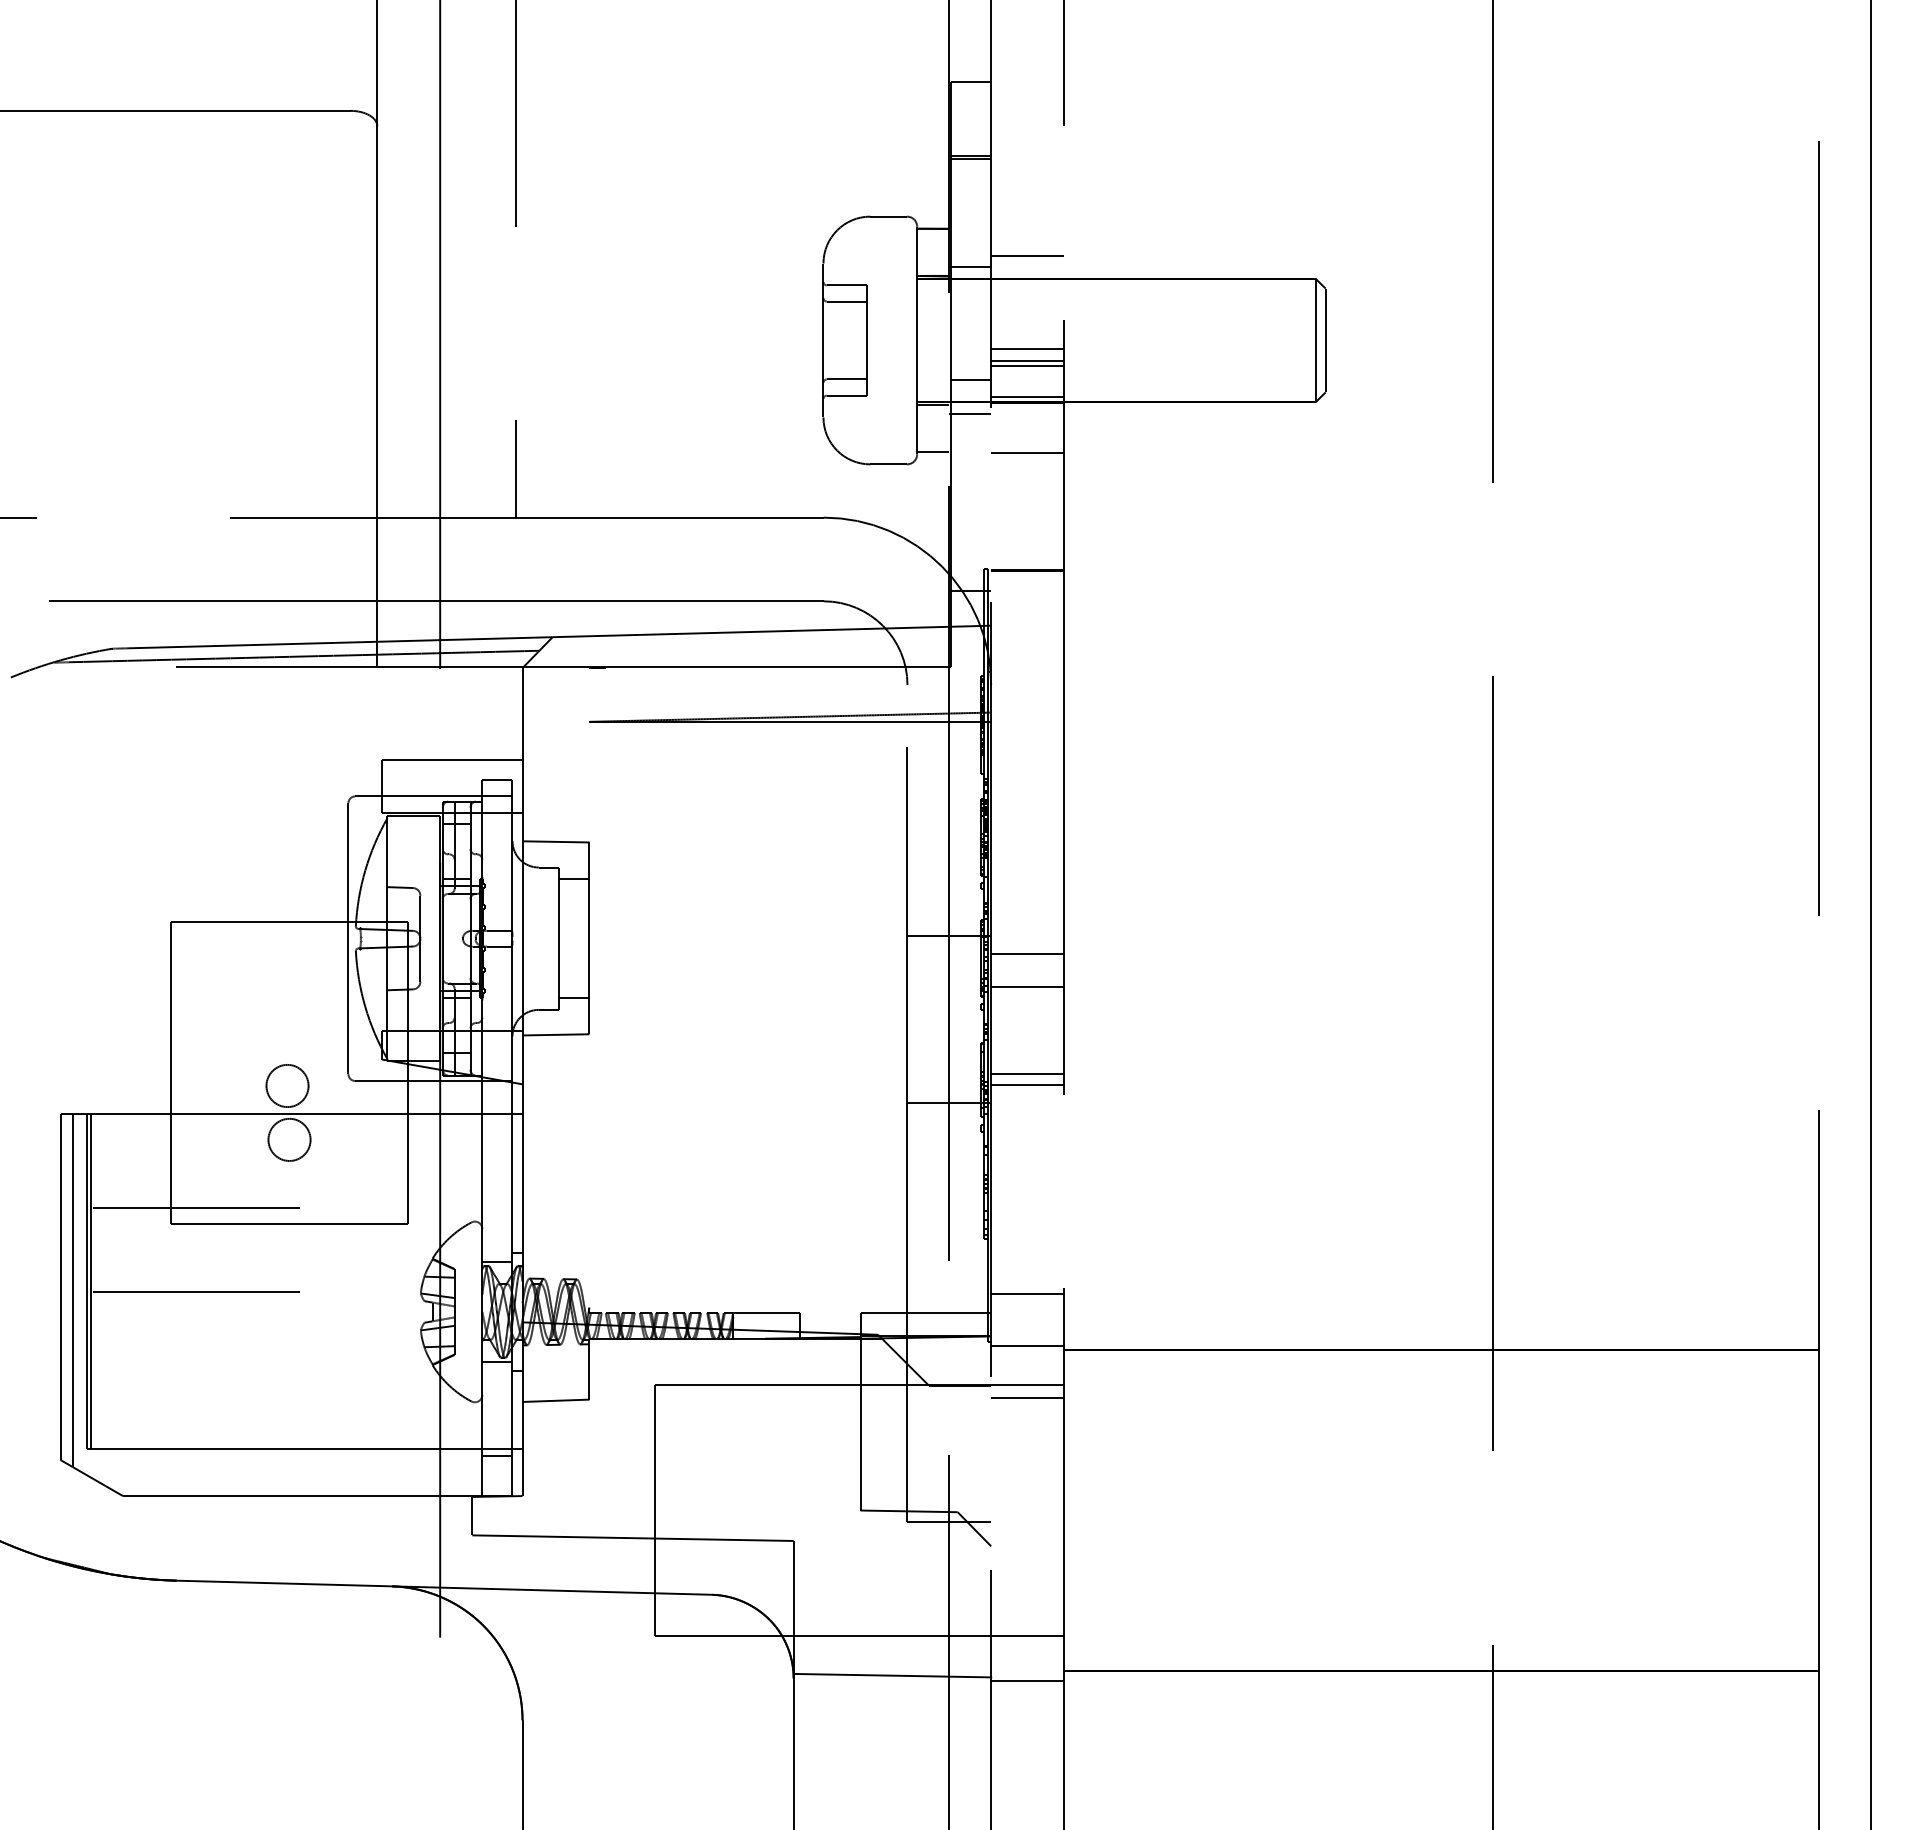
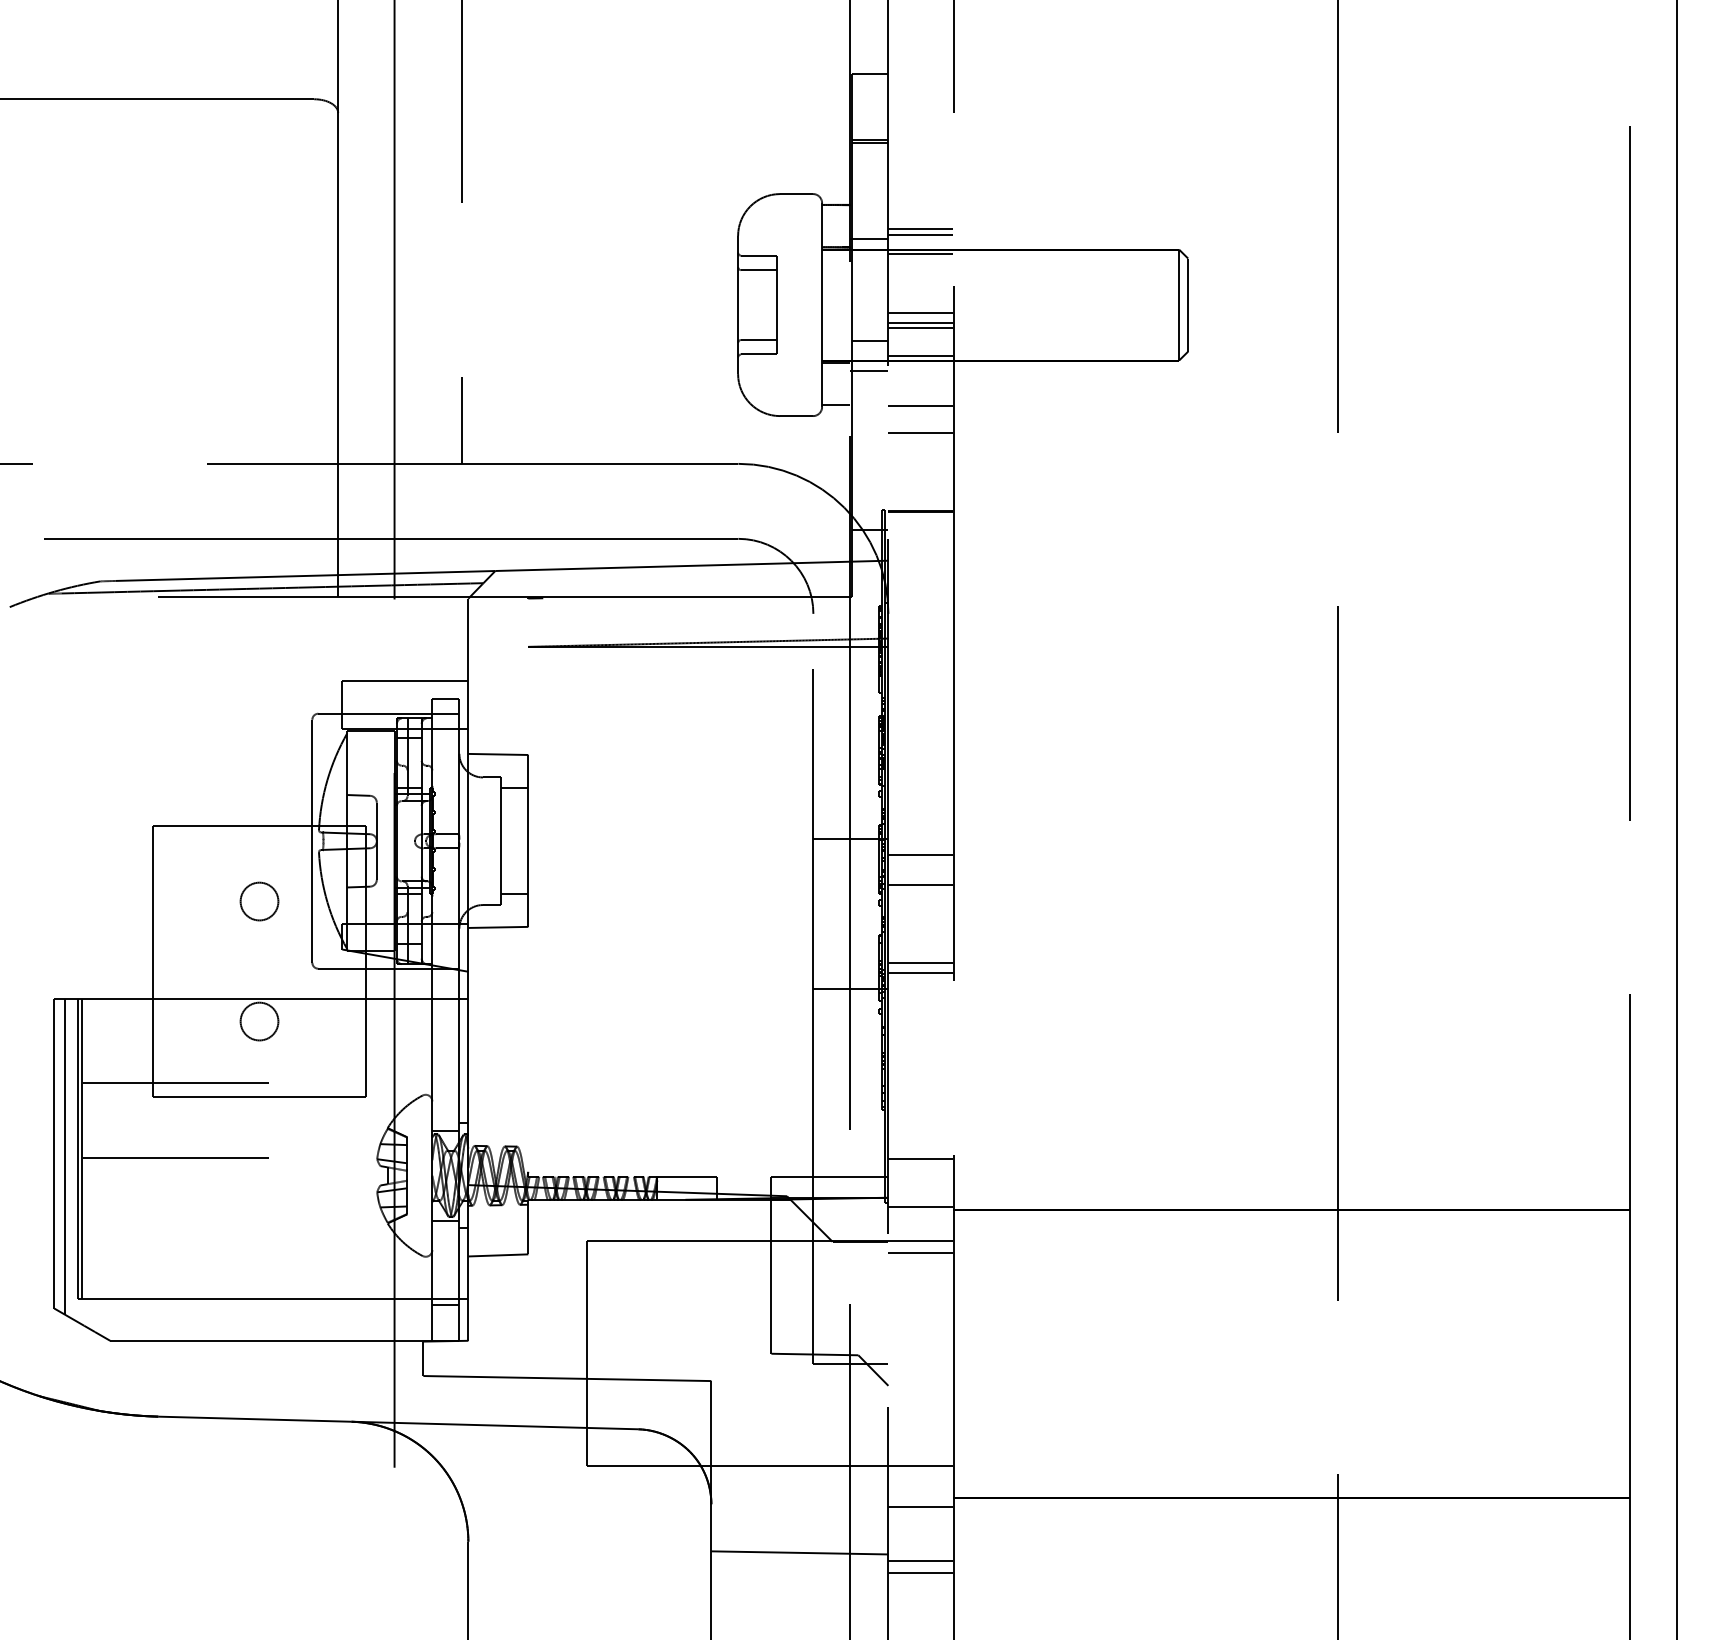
line: (1027, 261) -> (920, 234), added
line: (1027, 283) -> (920, 253), added
line: (1027, 482) -> (920, 432), added
circle: (287, 1085) -> (259, 901), moved
line: (893, 1675) -> (799, 1552), moved
line: (1027, 1741) -> (920, 1560), added
line: (1027, 1755) -> (920, 1573), added

